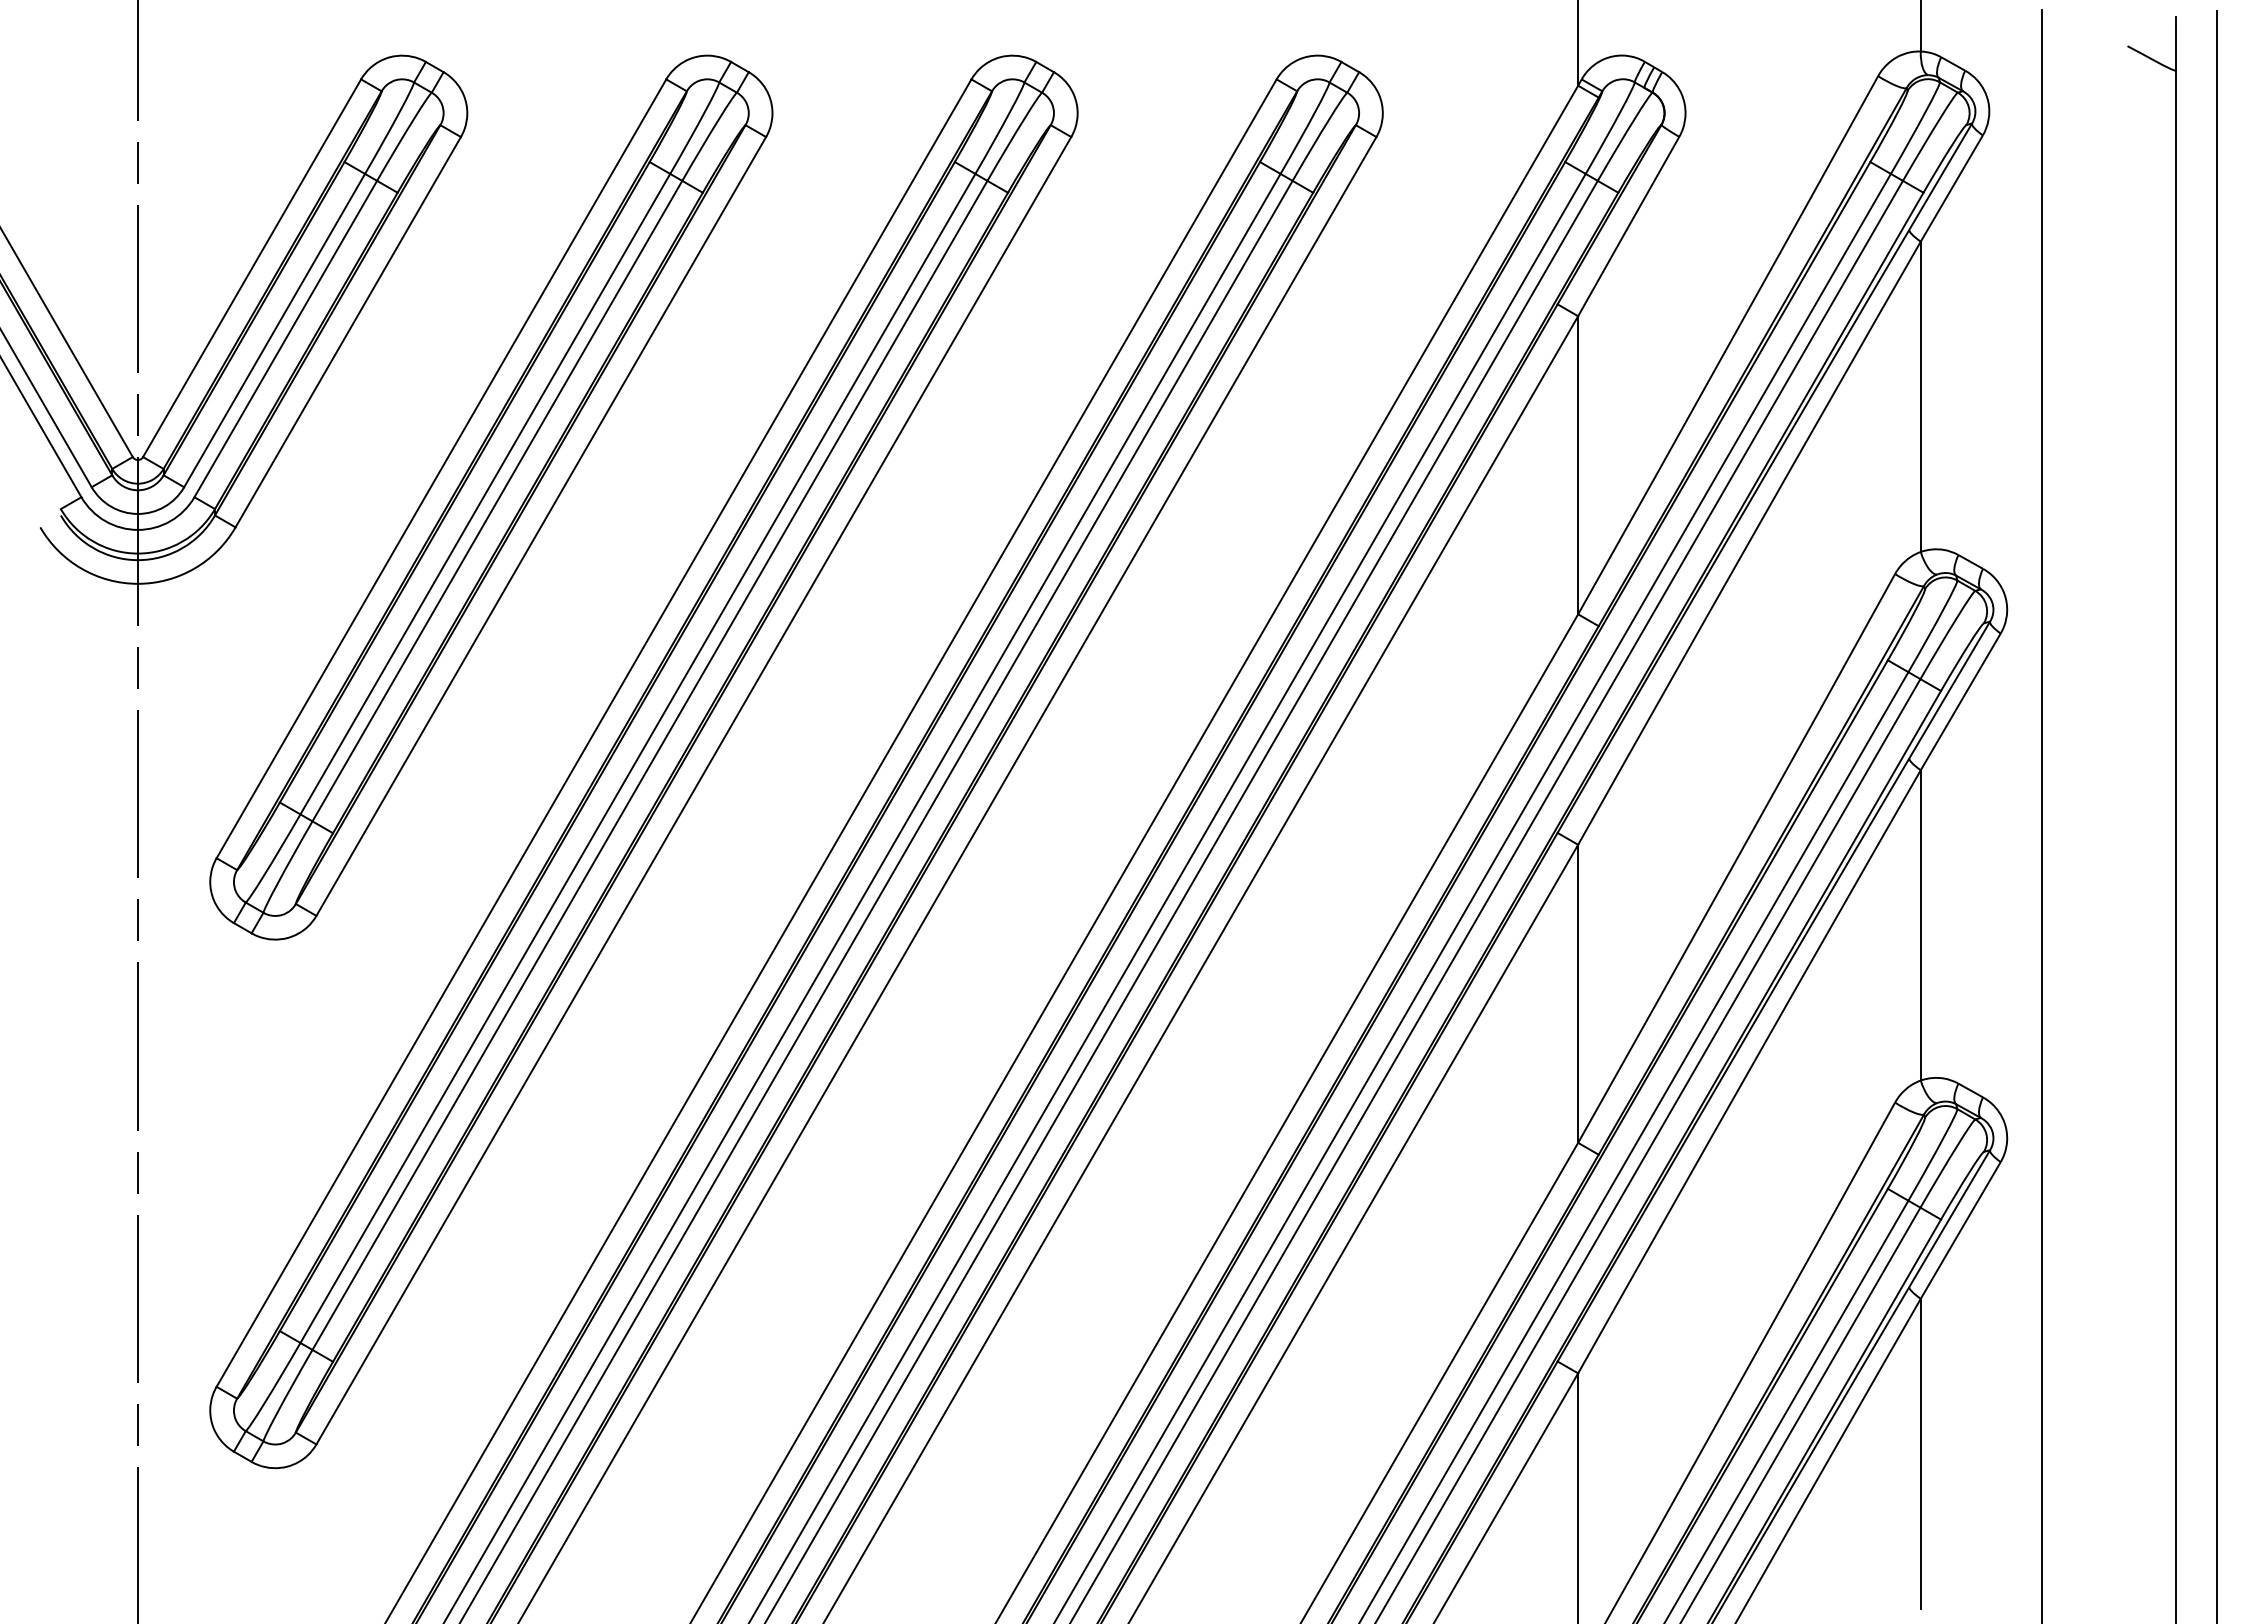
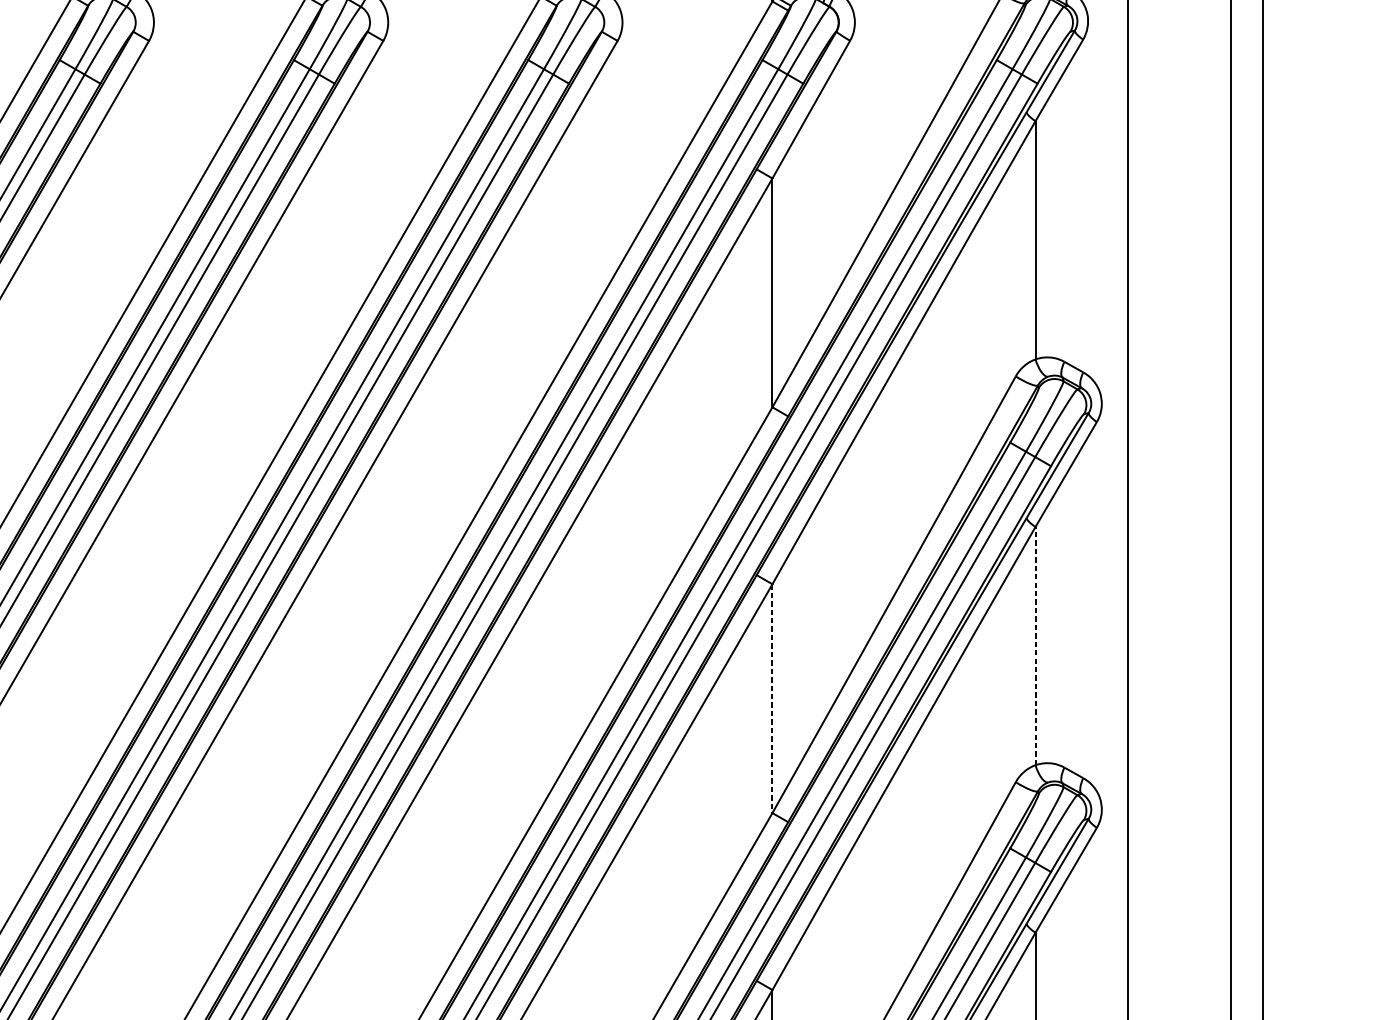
line: (1920, 924) -> (1035, 645), solid -> dashed
line: (1578, 994) -> (772, 699), solid -> dashed

